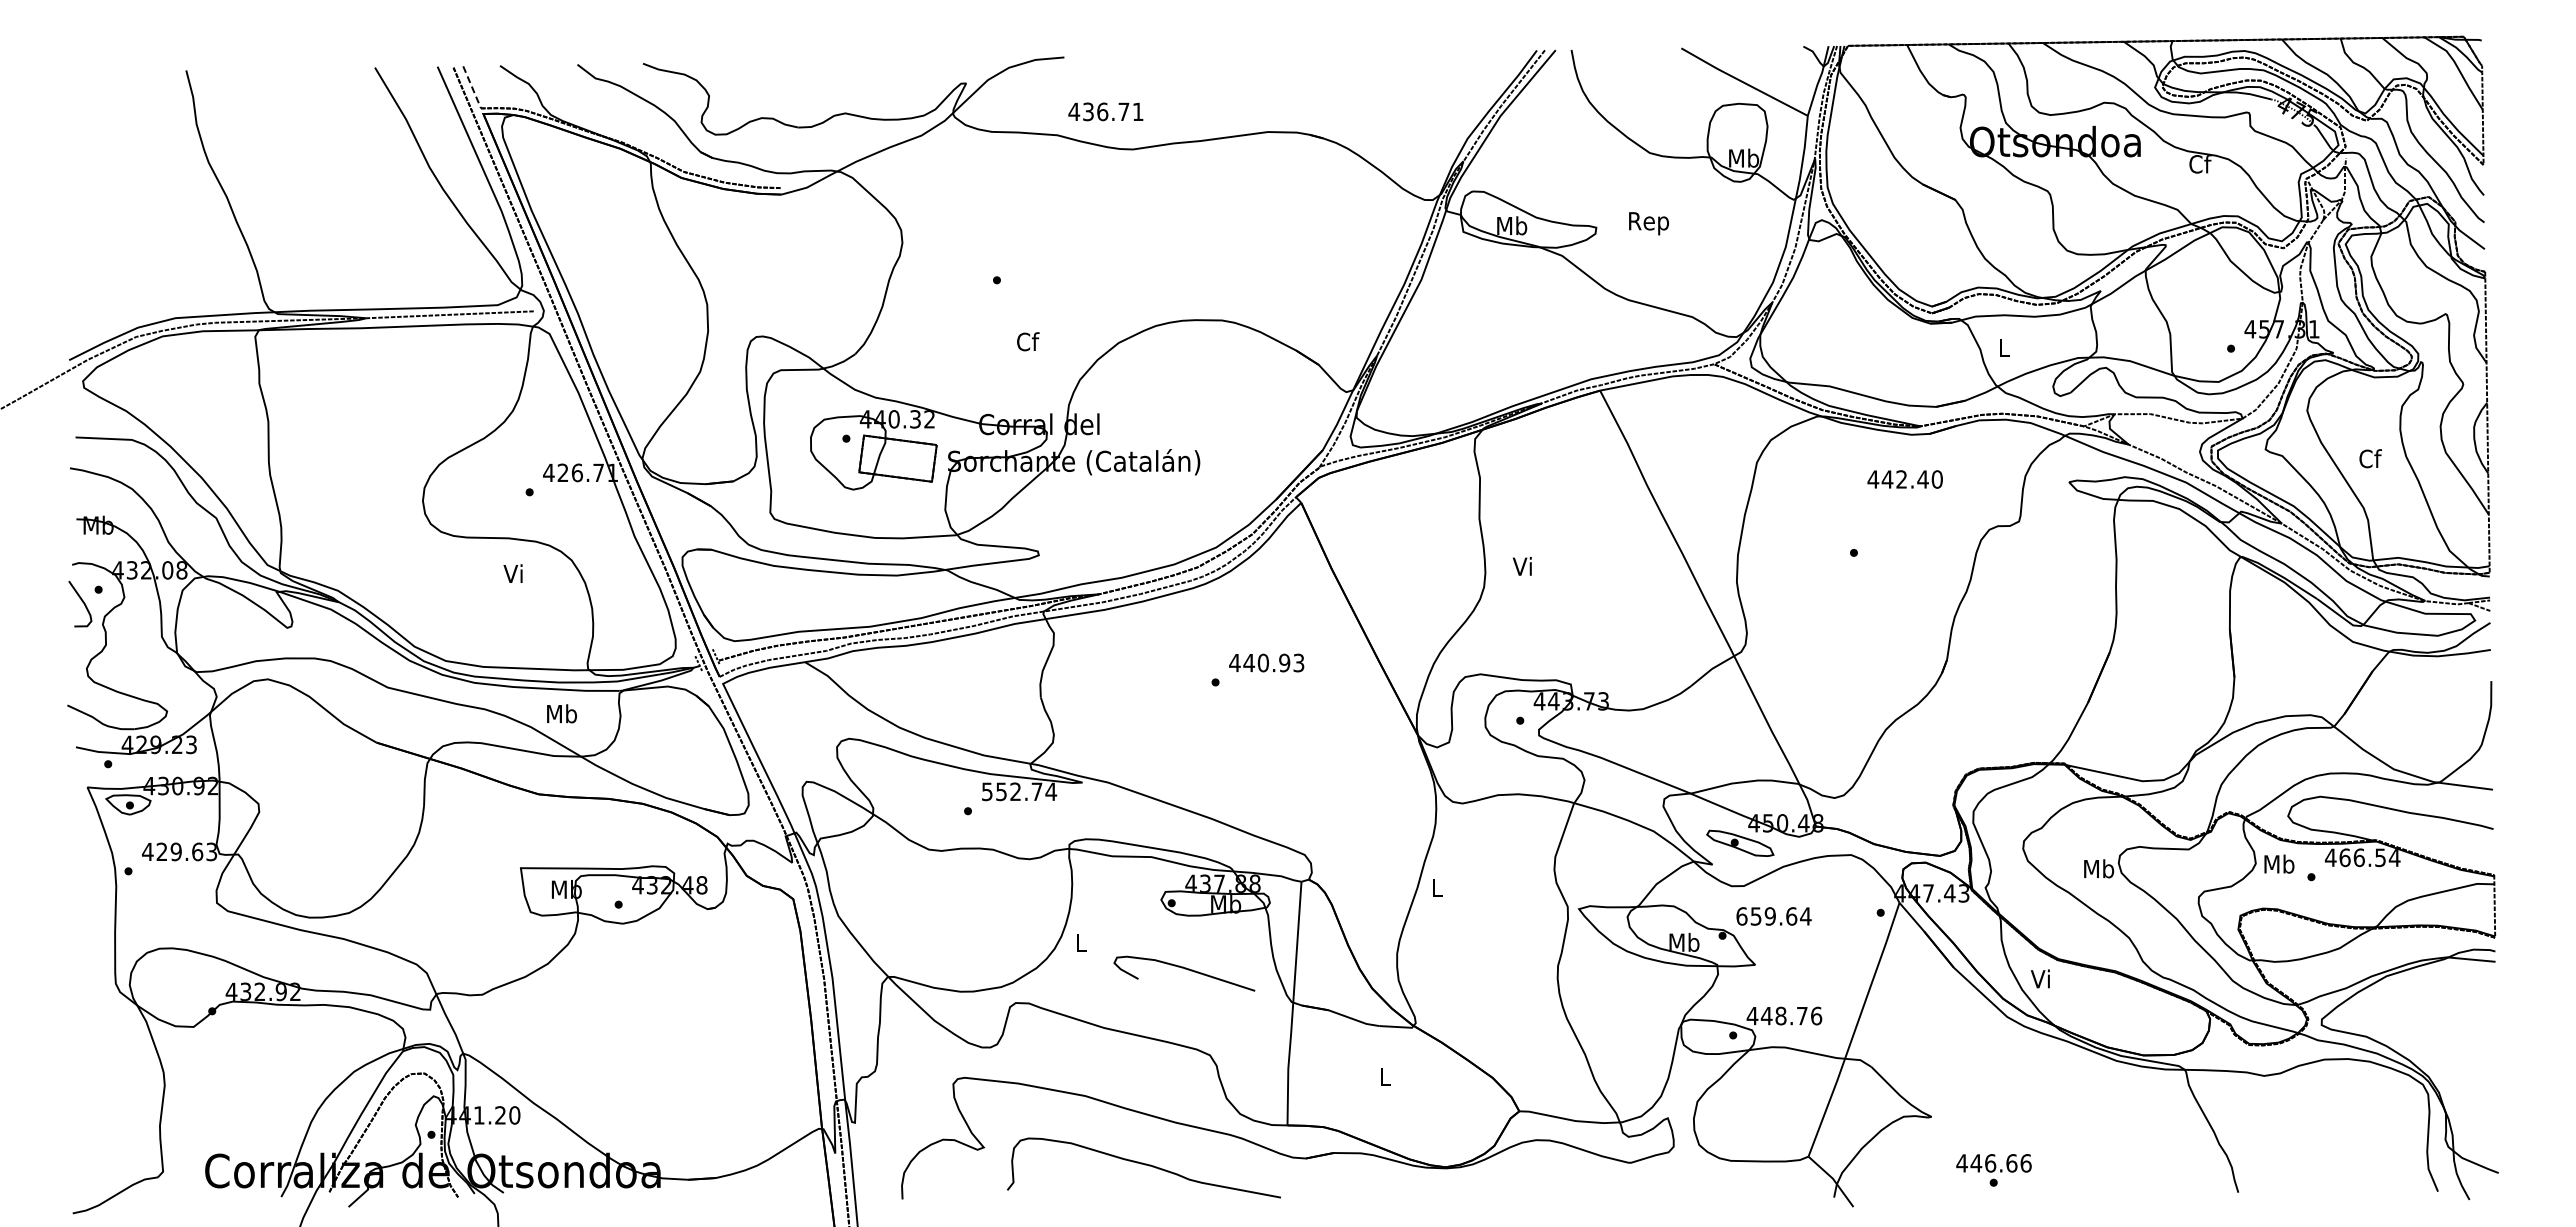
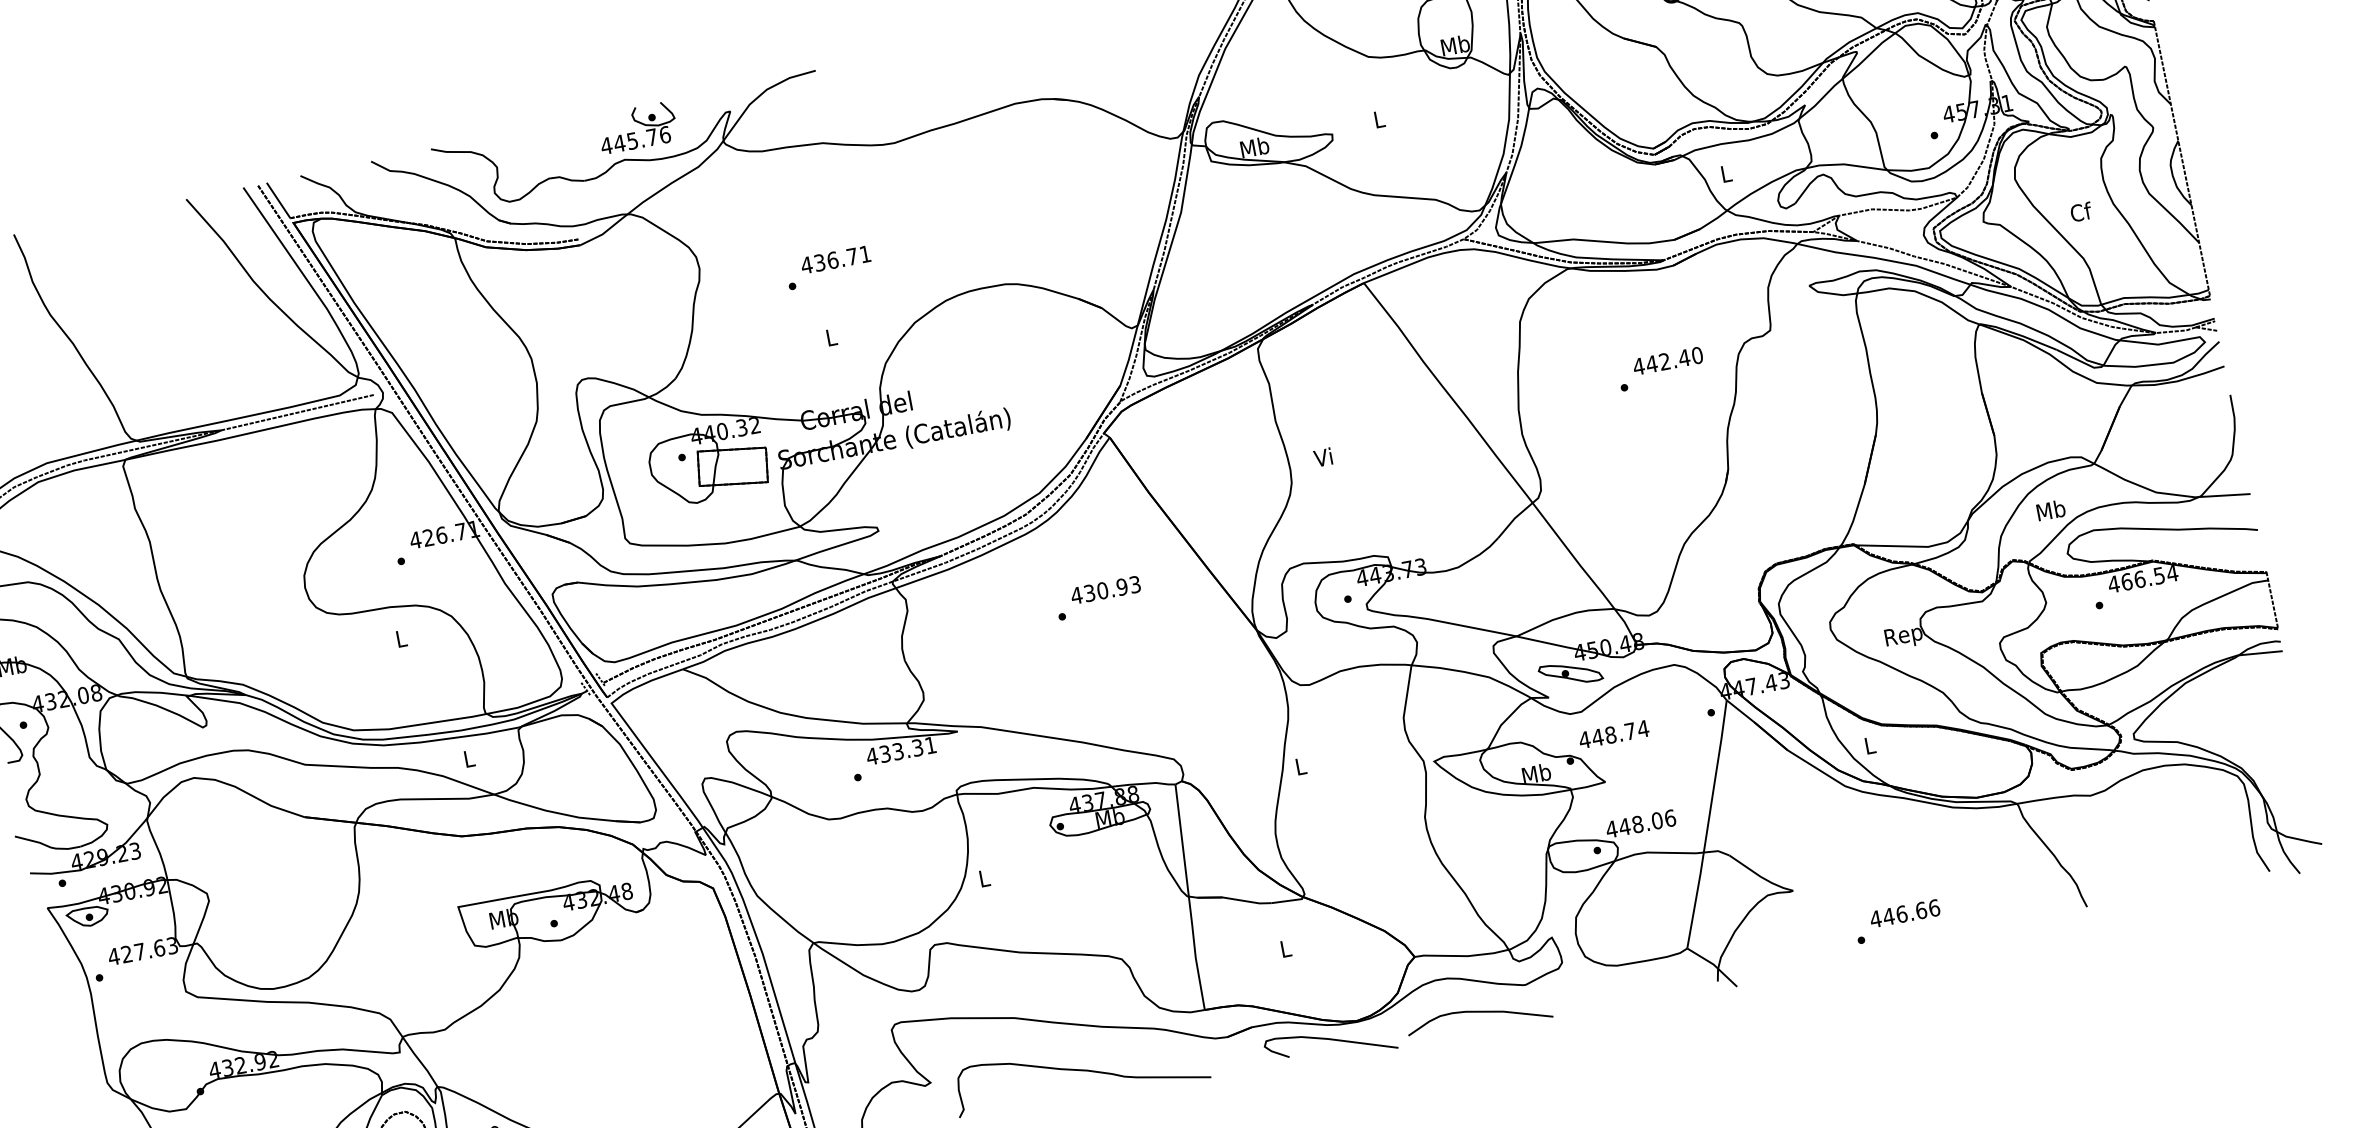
part: (865, 81) -> (637, 127), added
line: (472, 87) -> (278, 200), dashed -> solid
text: (1105, 111) -> (835, 259), moved
text: (1648, 223) -> (1379, 121), Rep -> L
text: (1028, 341) -> (832, 336), Cf -> L
text: (1904, 479) -> (1667, 361), moved
text: (512, 573) -> (399, 638), Vi -> L
text: (1249, 662) -> (1089, 592), 440.93 -> 430.93
text: (562, 713) -> (469, 758), Mb -> L
text: (1019, 791) -> (901, 750), 552.74 -> 433.31
text: (175, 851) -> (139, 951), 429.63 -> 427.63
text: (2279, 863) -> (2051, 509), moved
text: (2099, 871) -> (1904, 637), Mb -> Rep
text: (1766, 916) -> (1607, 735), 659.64 -> 448.74
curve: (1184, 969) -> (1330, 1040), moved
text: (2039, 978) -> (1867, 745), Vi -> L
text: (1801, 1015) -> (1656, 820), 448.76 -> 448.06
text: (1993, 1163) -> (1904, 913), moved
curve: (1578, 1183) -> (1481, 1012), added

